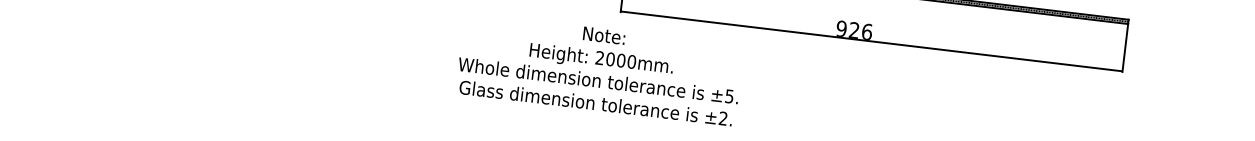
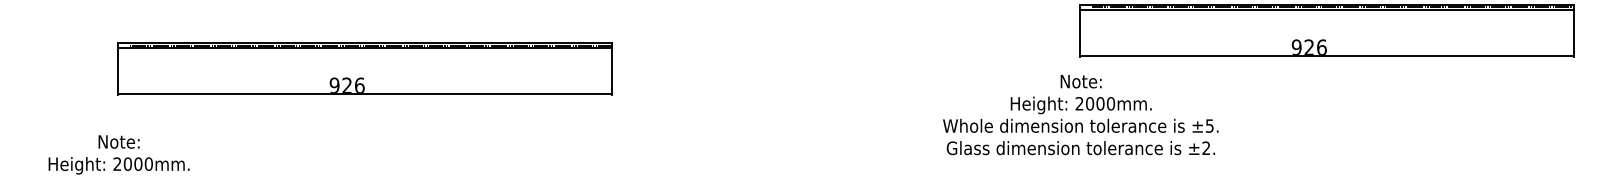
text: (599, 70) -> (1080, 115), moved

